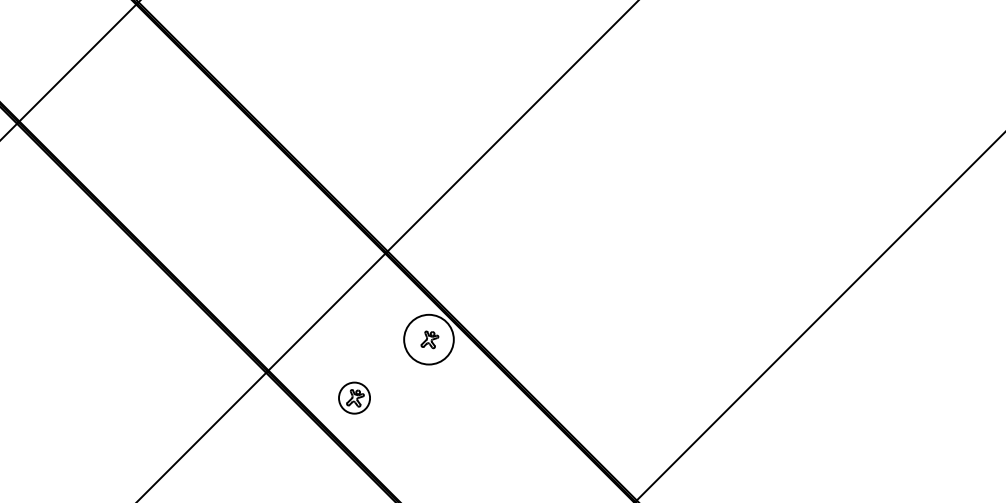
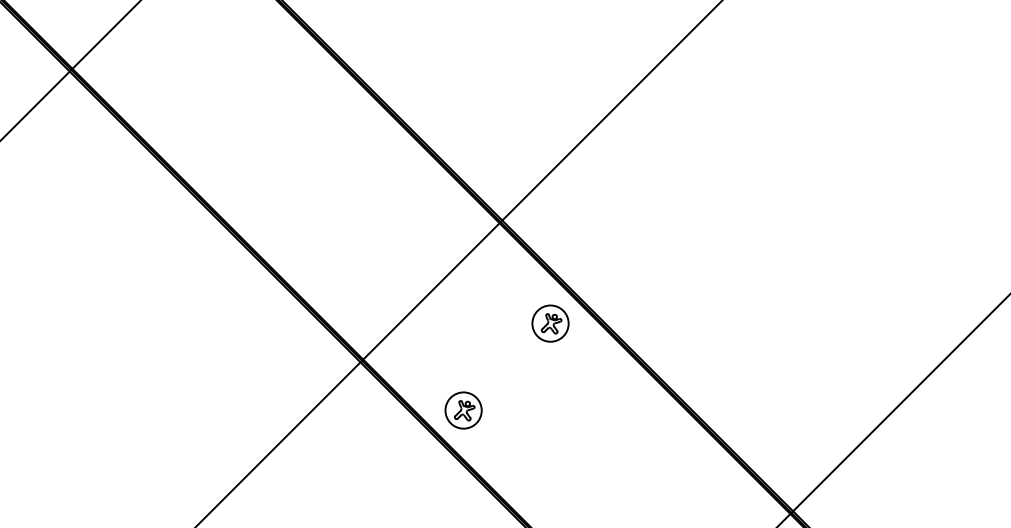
circle: (428, 339) -> (549, 323), size x0.62
part: (354, 397) -> (463, 409), moved

